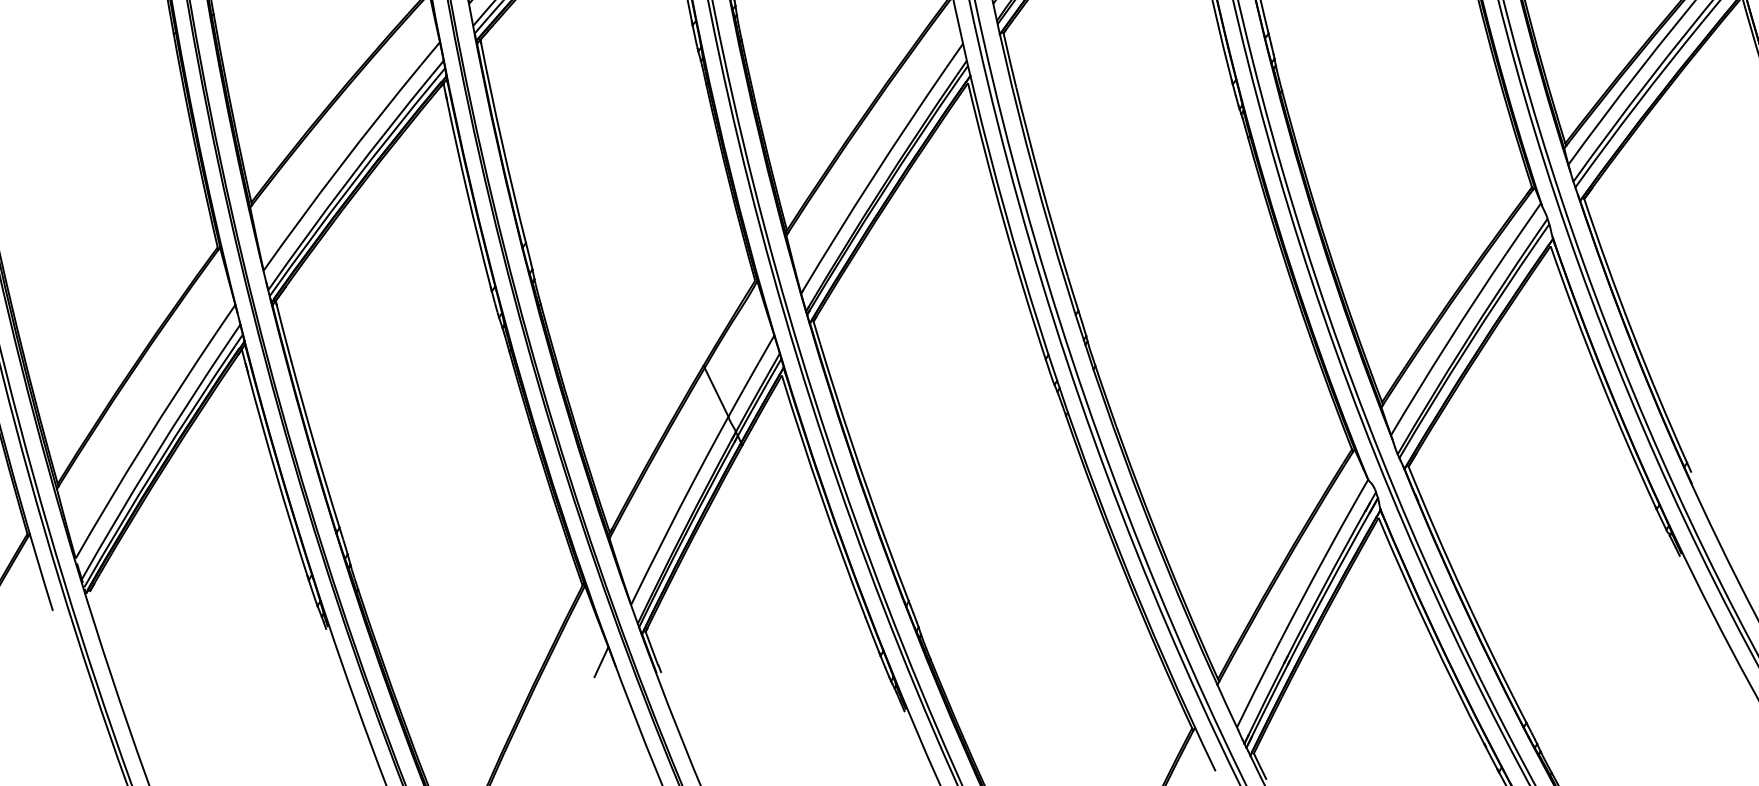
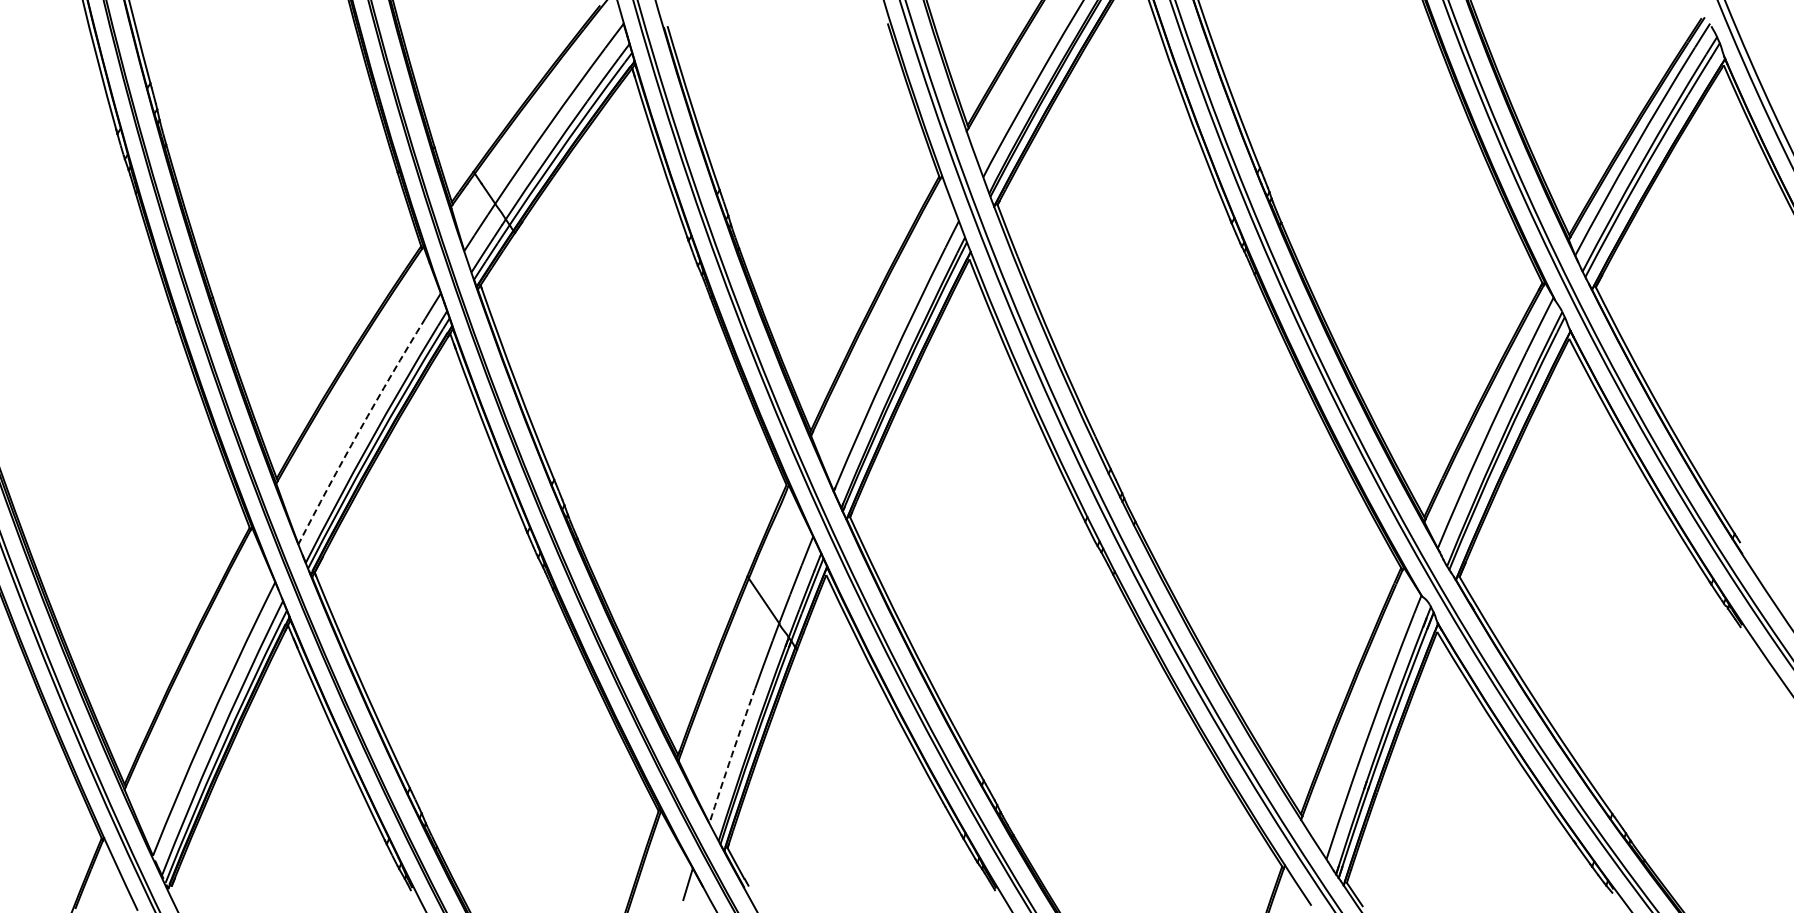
arc: (340, 166) -> (359, 430), solid -> dashed
arc: (662, 540) -> (731, 755), solid -> dashed

